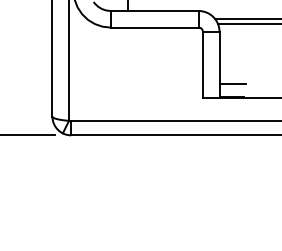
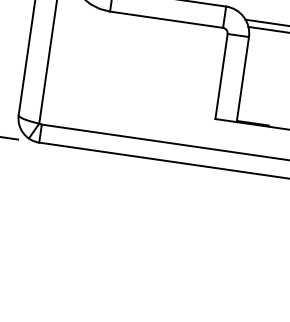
line: (232, 83) -> (256, 105), removed

